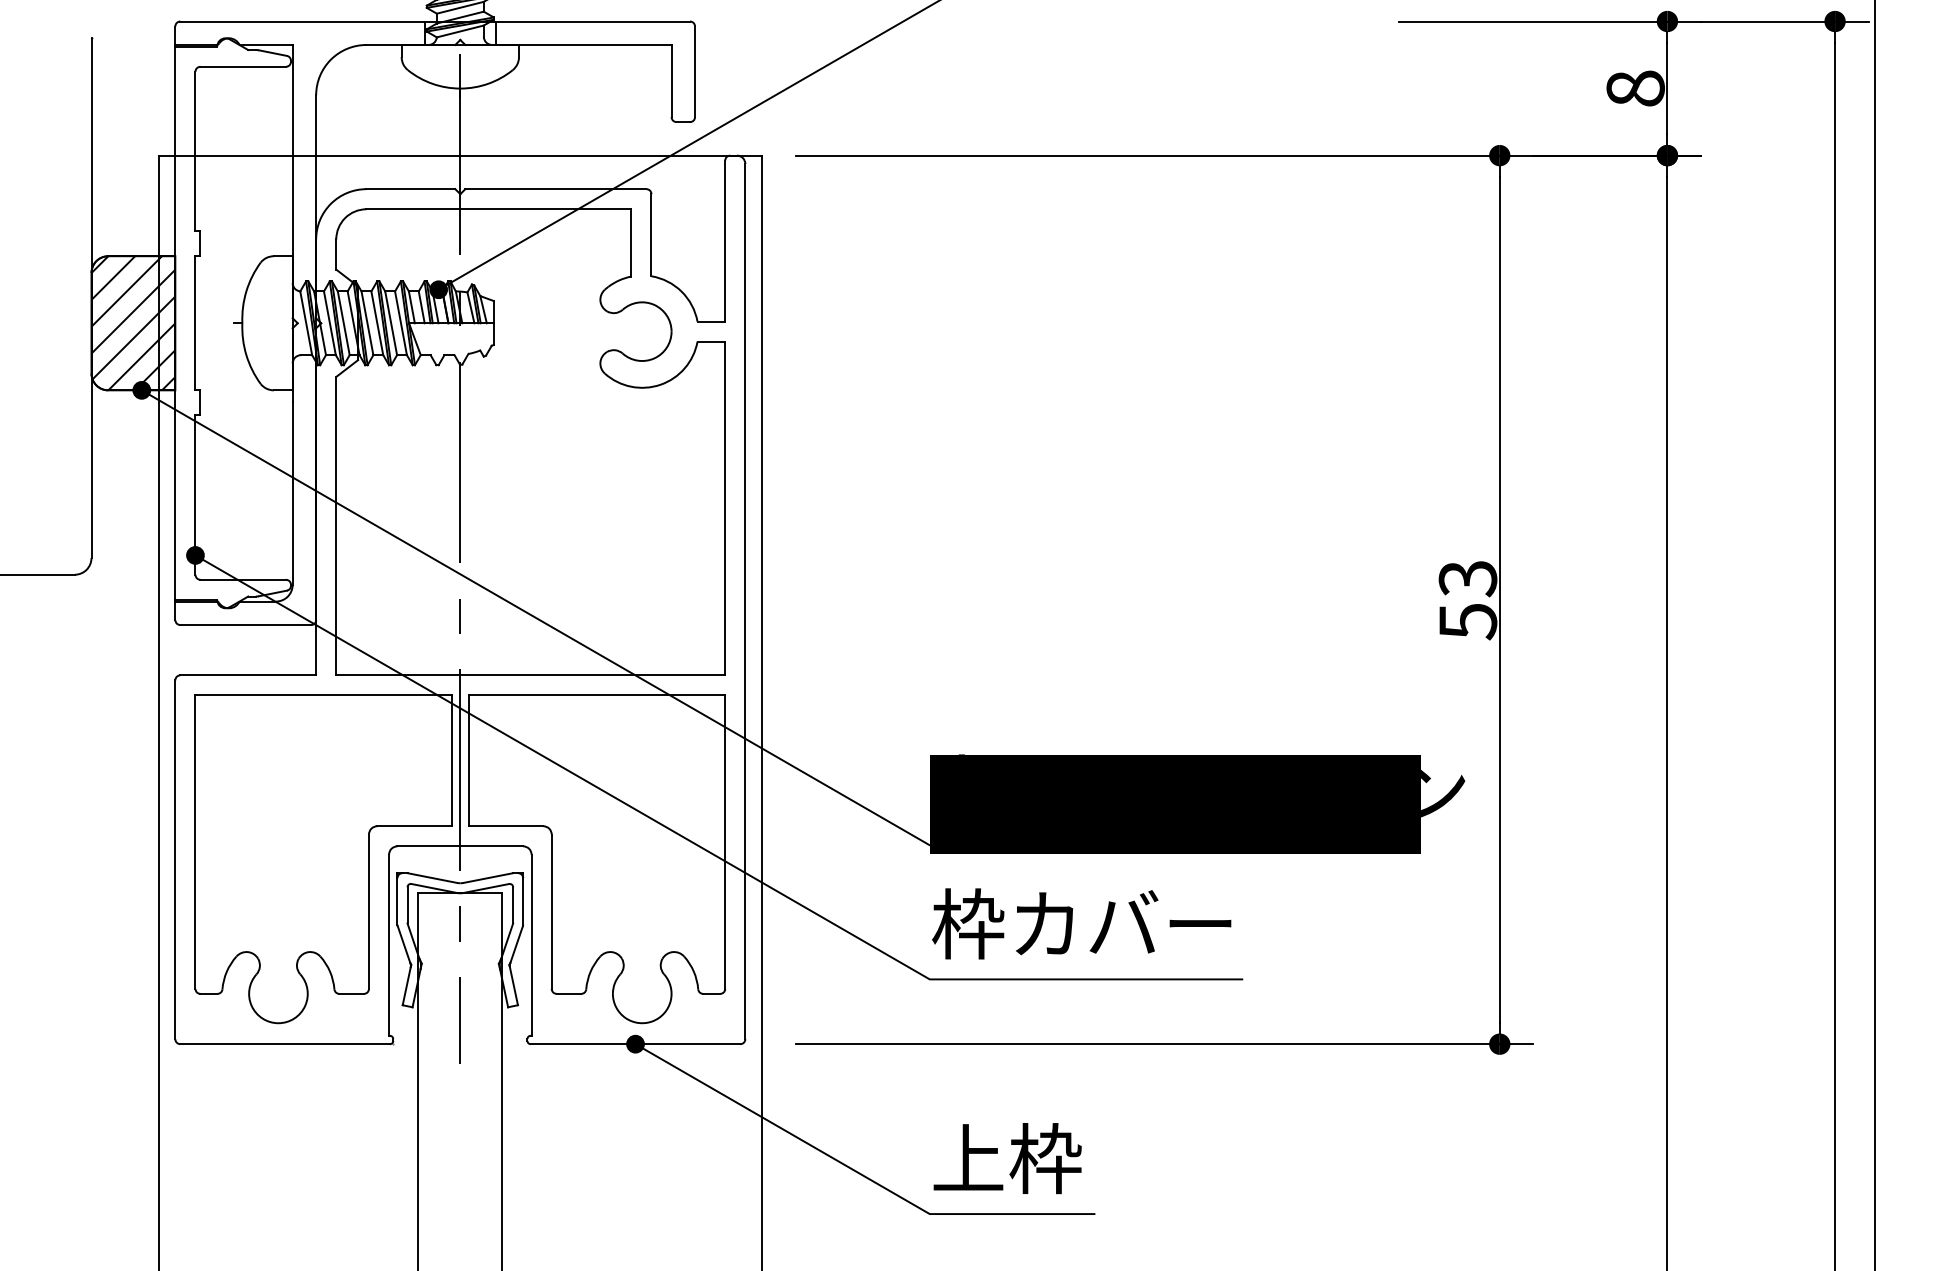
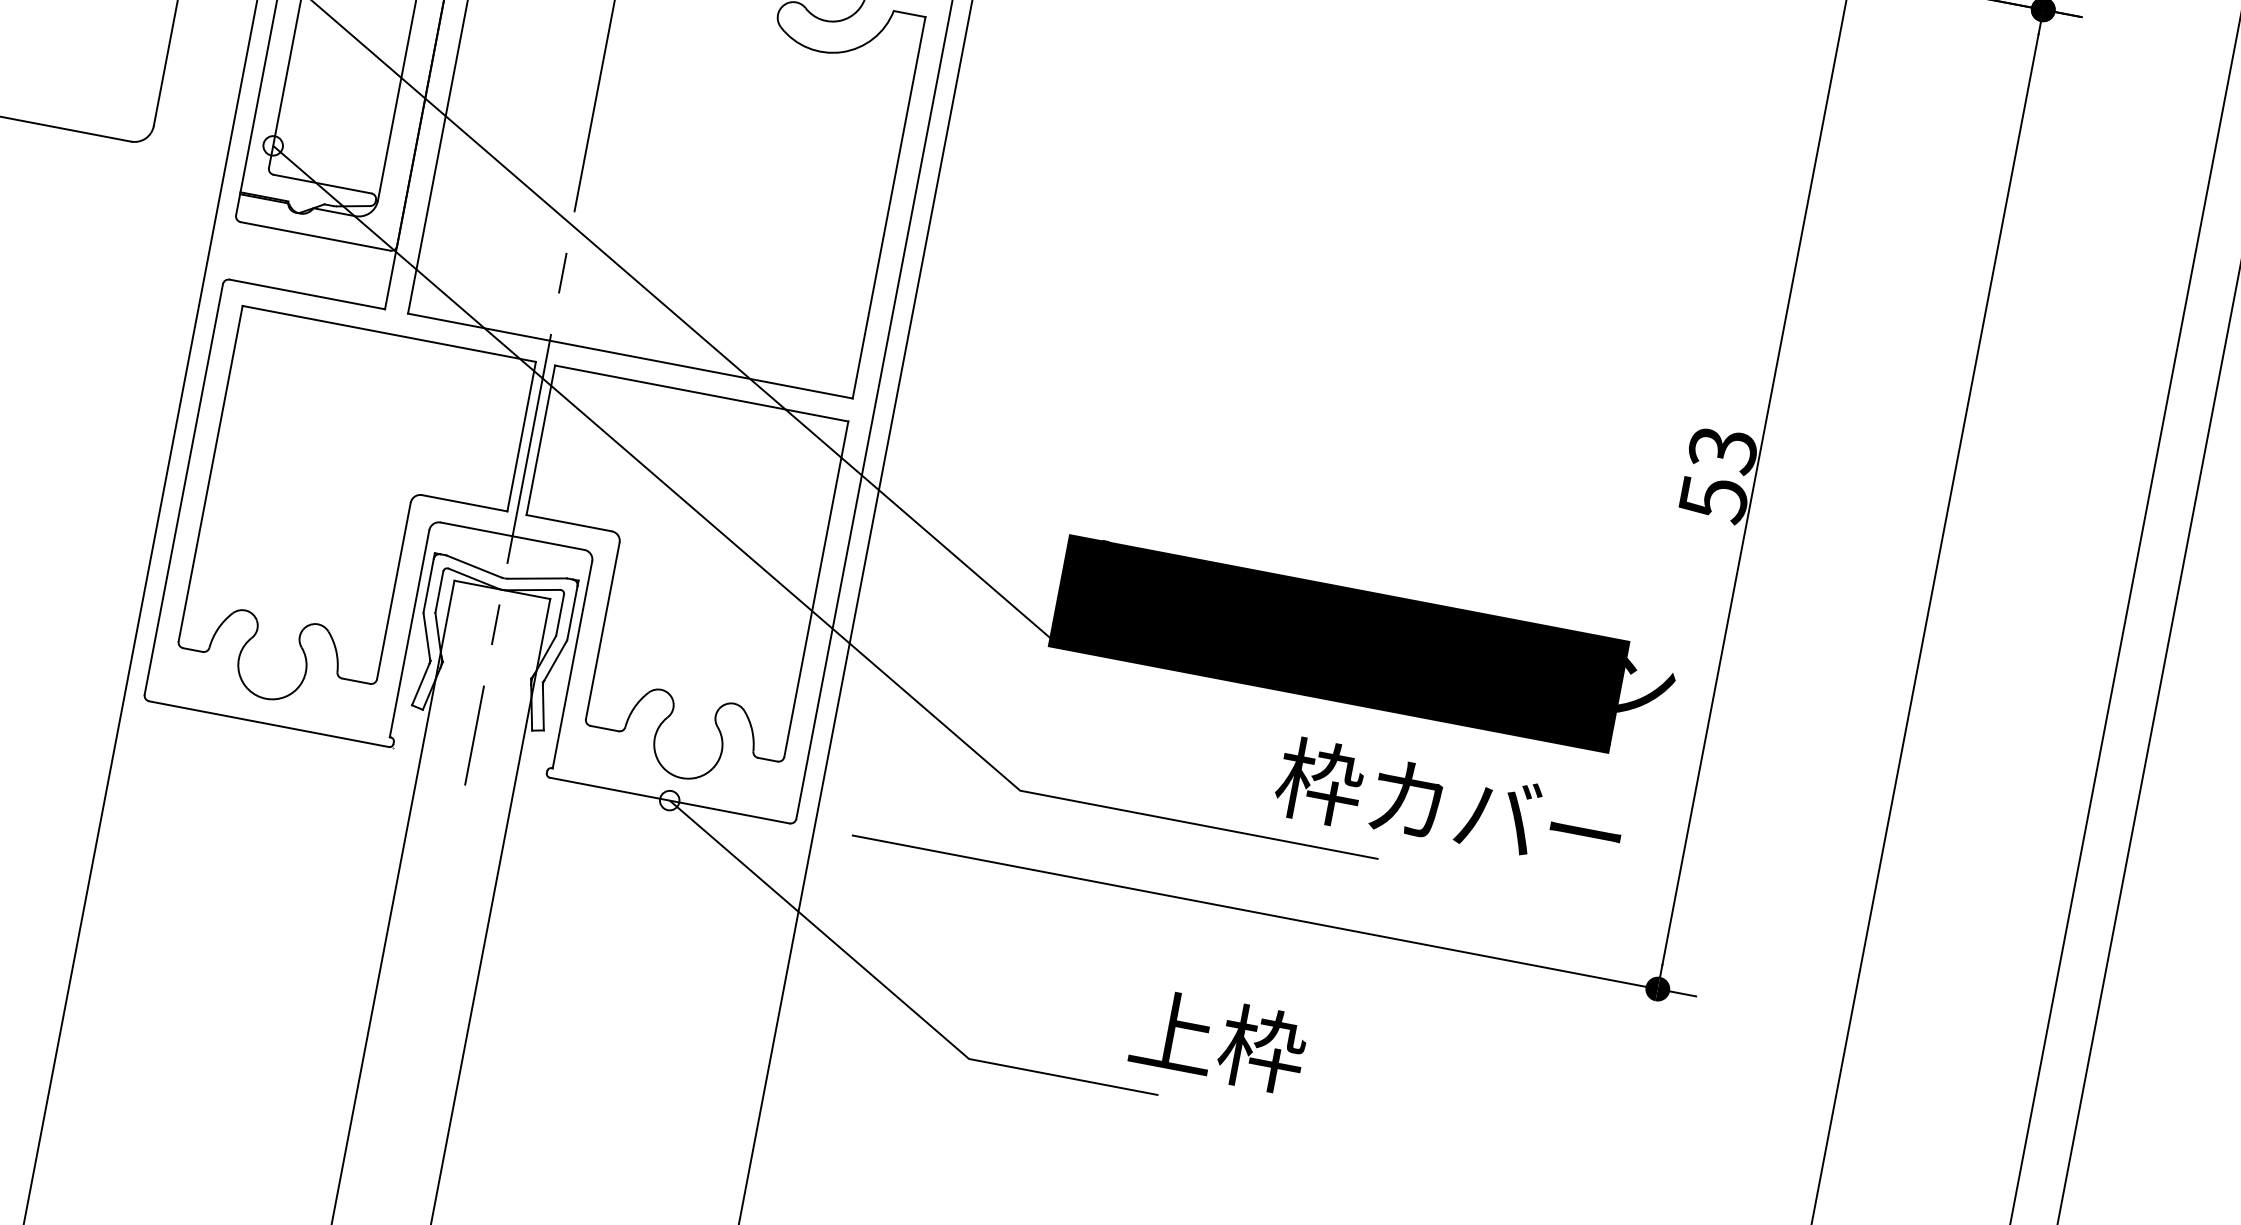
fill: (195, 555) -> (273, 145), removed
text: (1081, 923) -> (1449, 806), moved
fill: (635, 1043) -> (669, 799), removed
text: (1007, 1158) -> (1218, 1040), moved

